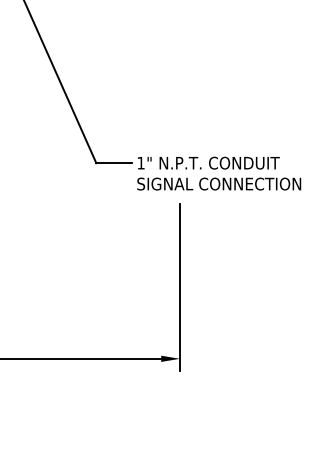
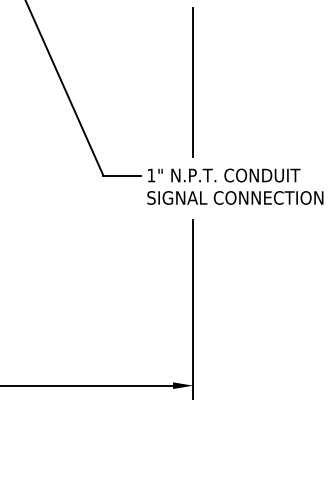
line: (180, 76) -> (193, 82), added

